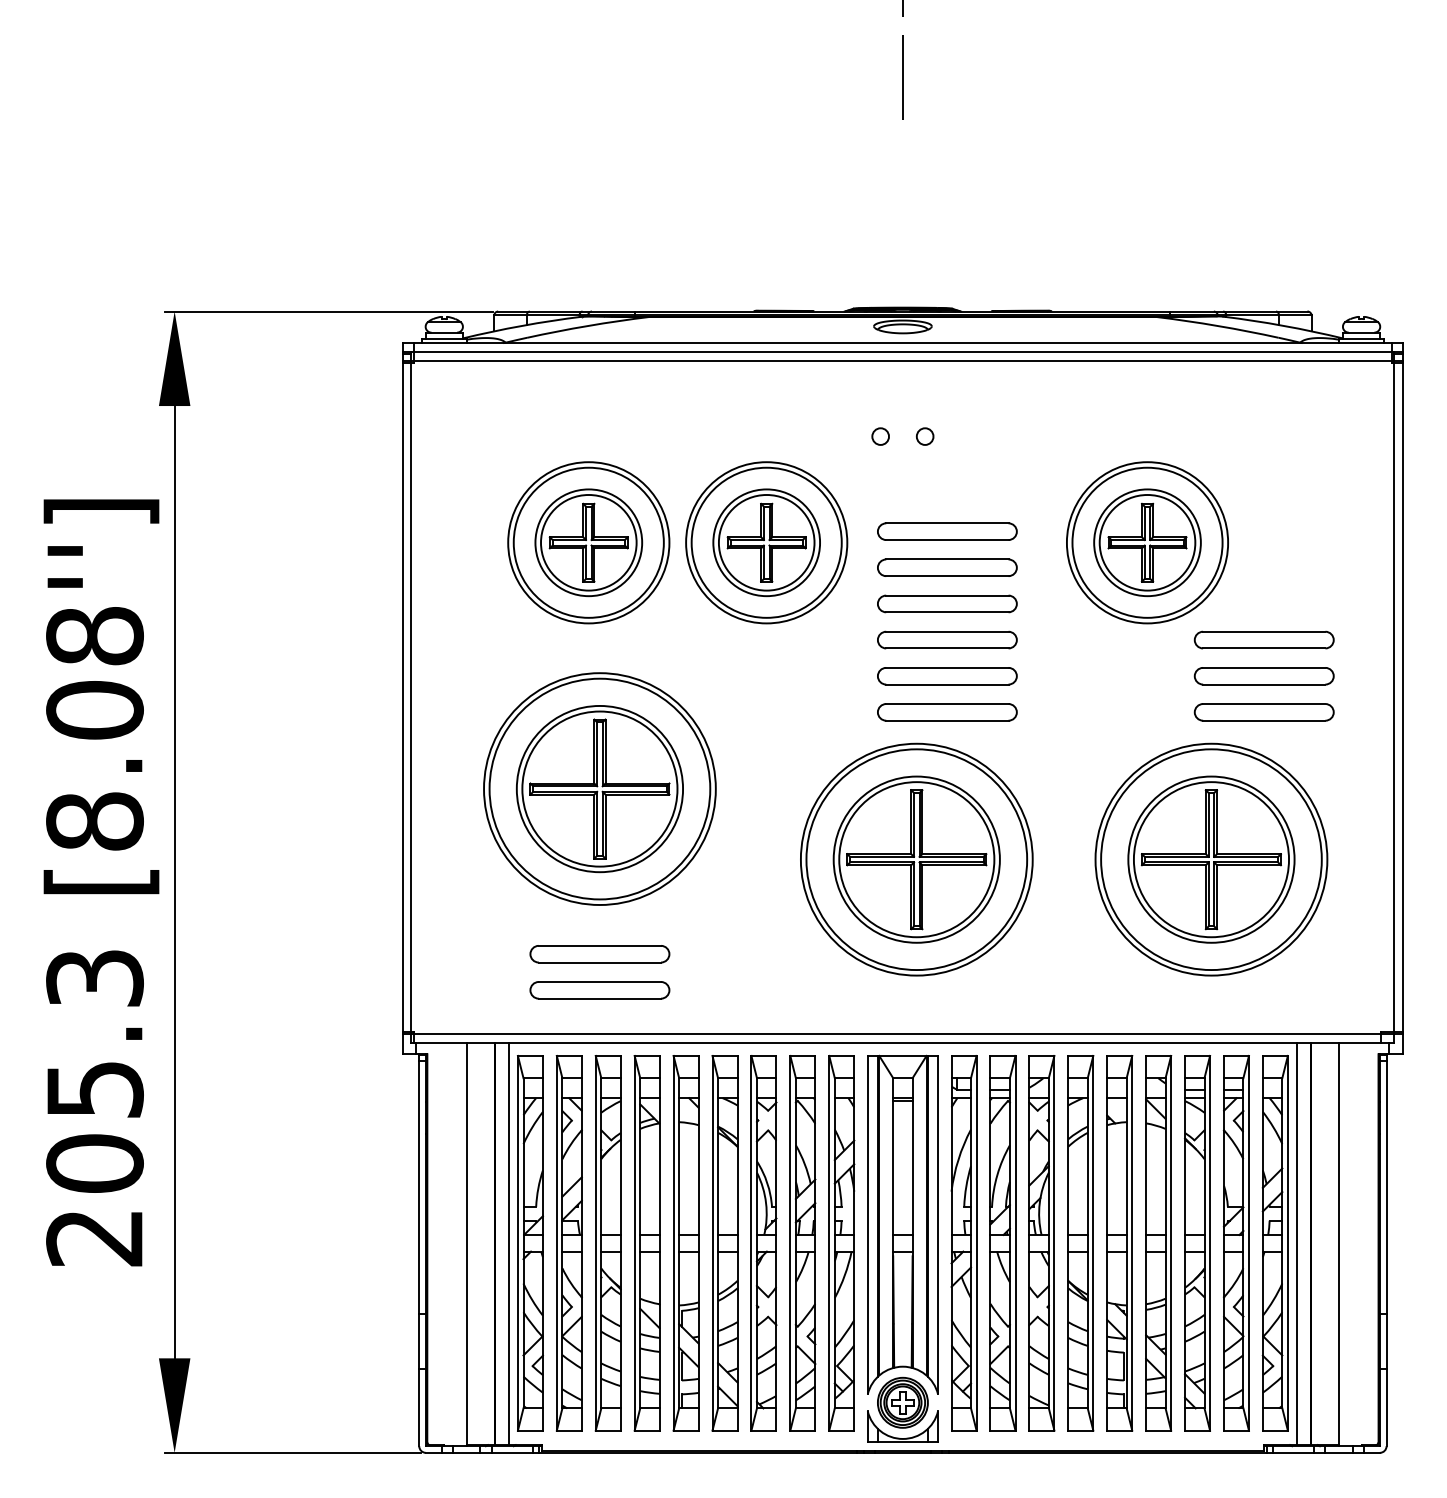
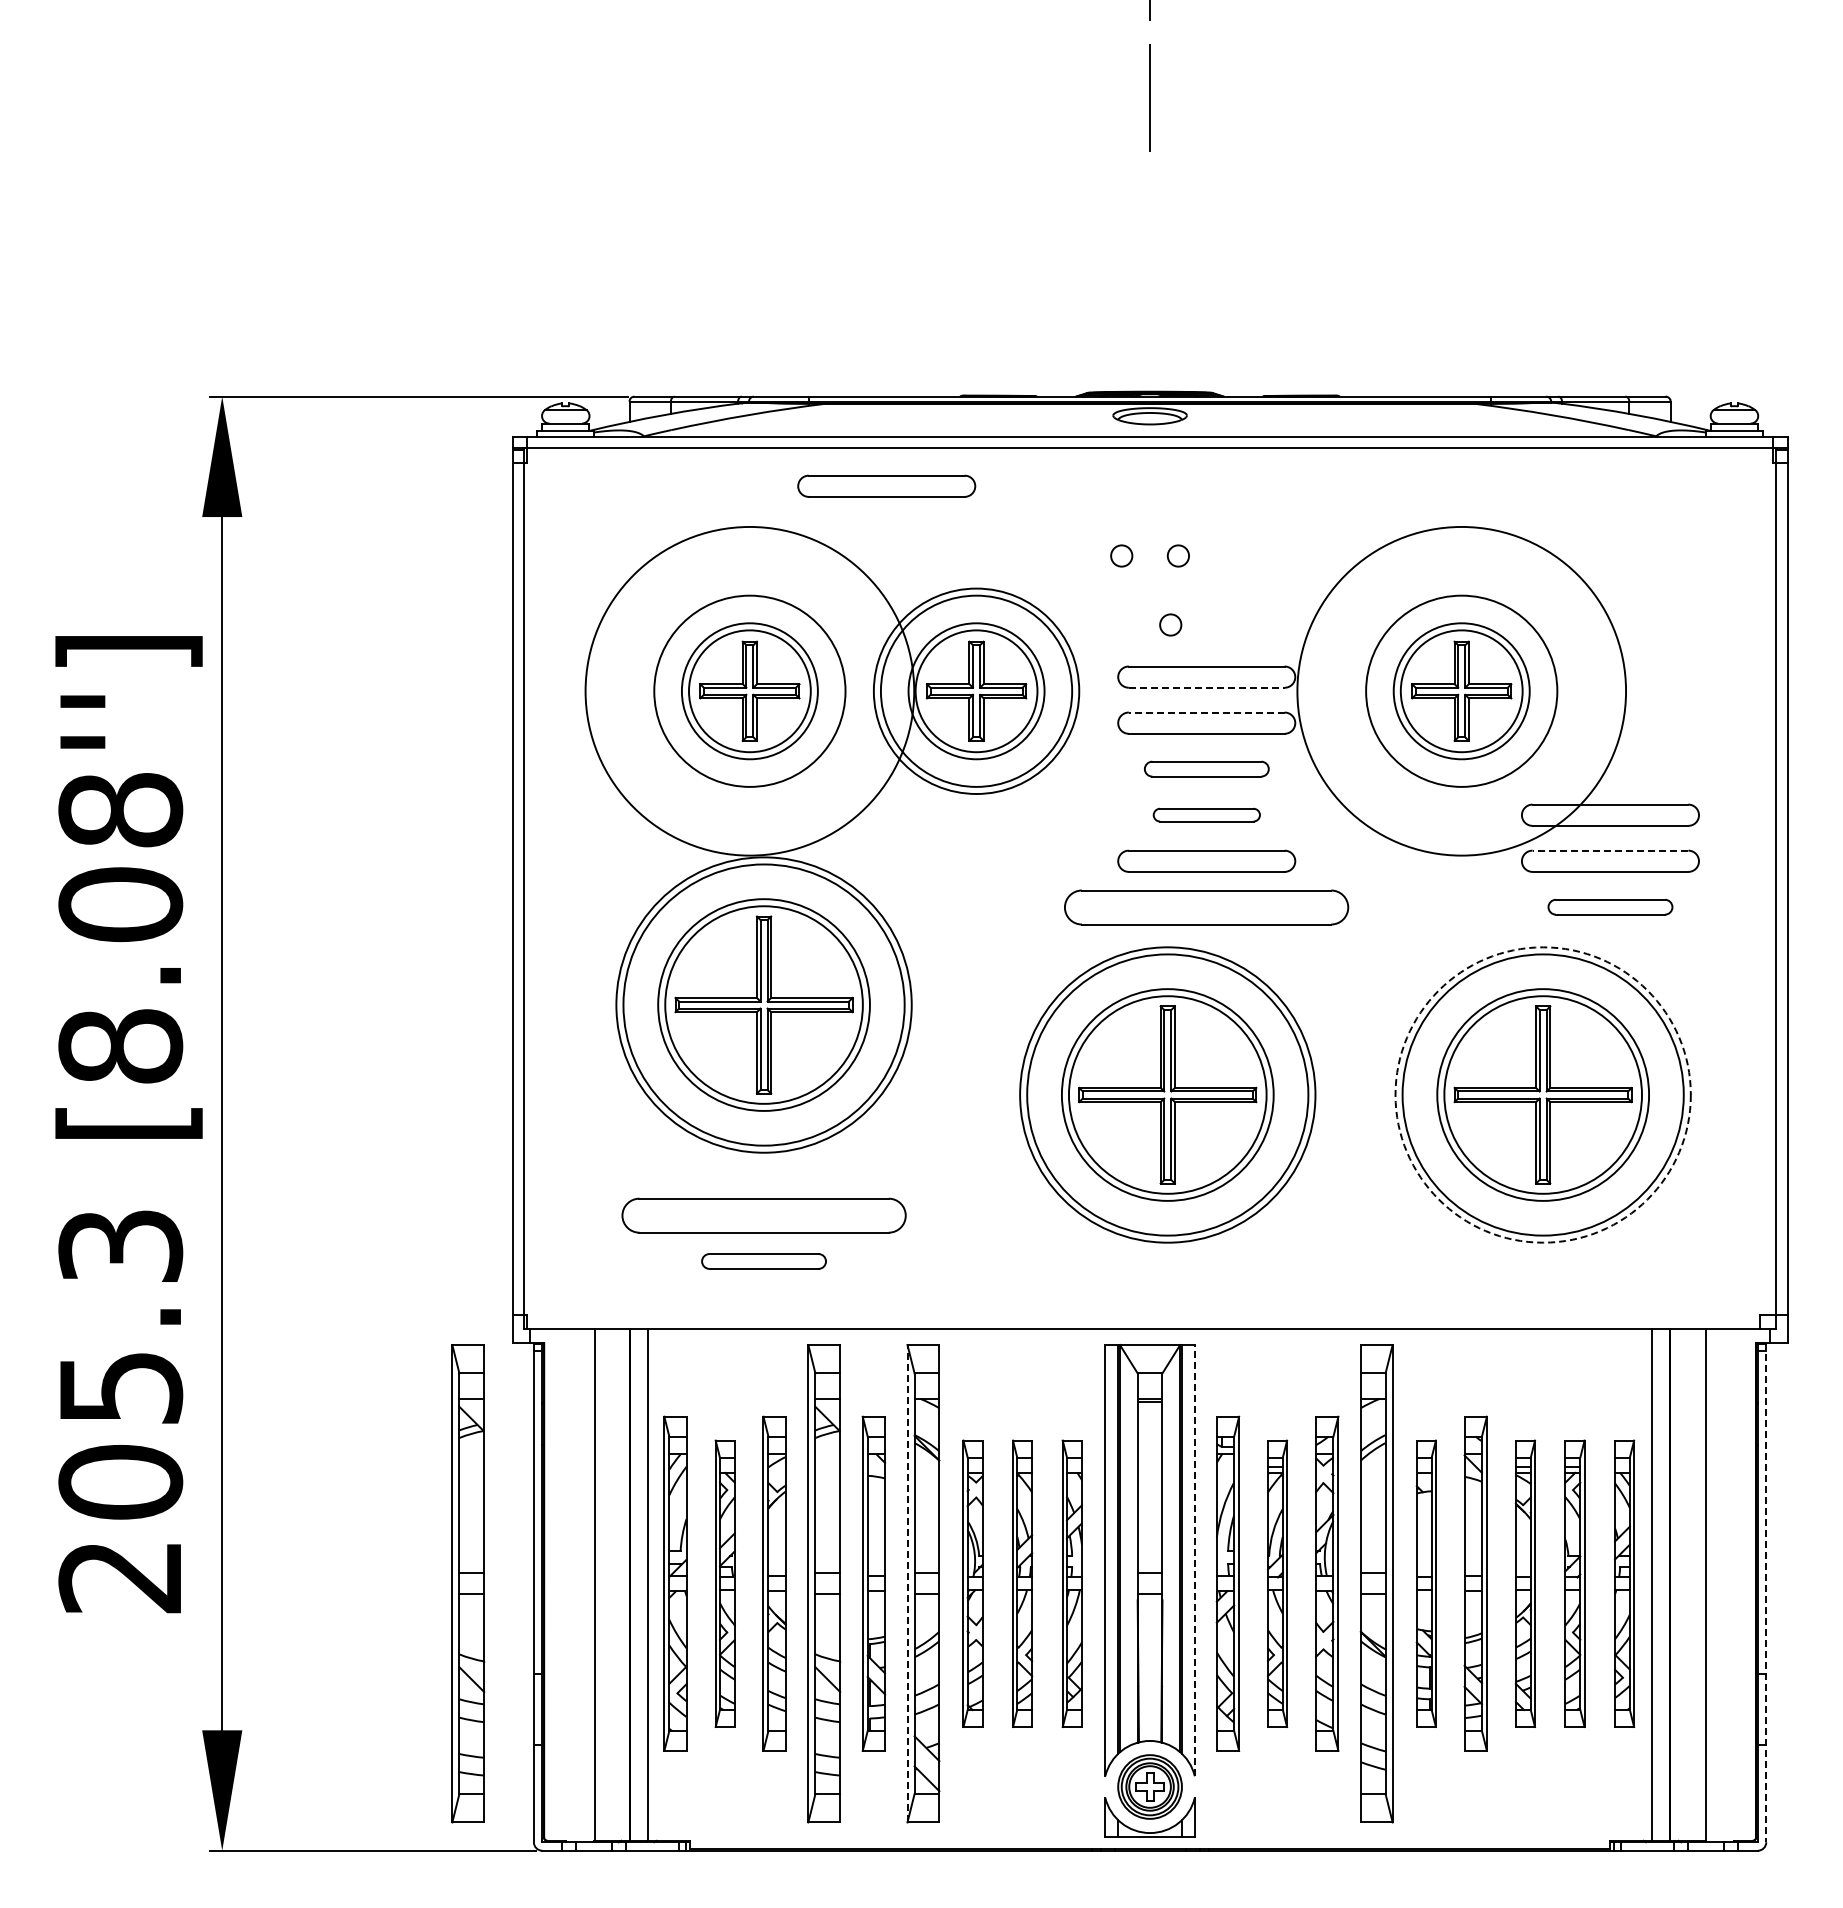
line: (902, 360) -> (1149, 459), removed
part: (696, 381) -> (886, 485), added
circle: (918, 490) -> (1170, 624), added
line: (947, 539) -> (1206, 687), solid -> dashed
circle: (588, 542) -> (749, 691), size x1.6
circle: (1147, 542) -> (1461, 691), size x1.6
line: (947, 559) -> (1206, 712), solid -> dashed
part: (947, 603) -> (1206, 768), size x0.7
part: (947, 639) -> (1206, 814), size x0.6
line: (1264, 667) -> (1610, 850), solid -> dashed
part: (947, 711) -> (1206, 906), size x1.6
part: (1264, 711) -> (1610, 906), size x0.7
circle: (1210, 859) -> (1542, 1094), solid -> dashed
part: (599, 953) -> (763, 1214), size x1.6
part: (599, 990) -> (763, 1261), size x0.7
line: (902, 1034) -> (1149, 1317), removed
line: (937, 1225) -> (1194, 1560), solid -> dashed
part: (367, 1243) -> (468, 1583), added
part: (530, 1243) -> (675, 1583), size x0.7
part: (569, 1243) -> (725, 1583), size x0.6
part: (608, 1243) -> (774, 1583), size x0.7
part: (685, 1243) -> (873, 1583), size x0.7
line: (712, 1243) -> (907, 1583), solid -> dashed
part: (763, 1243) -> (972, 1583), size x0.6
part: (802, 1243) -> (1022, 1583), size x0.6
part: (842, 1243) -> (1072, 1583), size x0.6
part: (963, 1243) -> (1227, 1583), size x0.7
part: (1002, 1243) -> (1277, 1583), size x0.6
part: (1042, 1243) -> (1327, 1583), size x0.7
part: (1119, 1243) -> (1426, 1583), size x0.6
part: (1158, 1243) -> (1475, 1583), size x0.7
part: (1197, 1243) -> (1525, 1583), size x0.6
part: (1236, 1243) -> (1574, 1583), size x0.6
part: (1275, 1243) -> (1624, 1583), size x0.6
line: (1386, 1250) -> (1766, 1592), solid -> dashed

